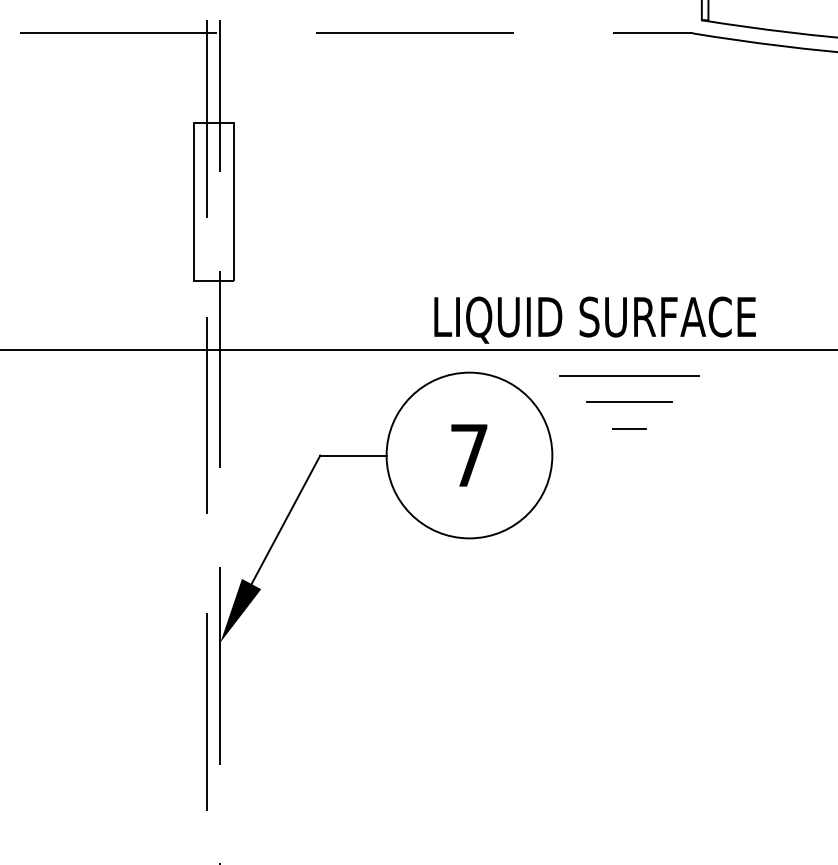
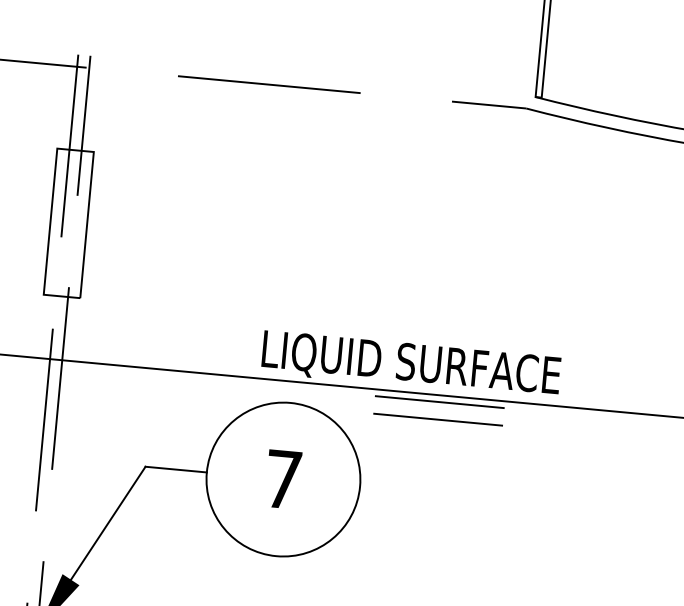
line: (629, 356) -> (439, 401), added
line: (629, 401) -> (436, 443), removed
line: (628, 428) -> (432, 468), removed

